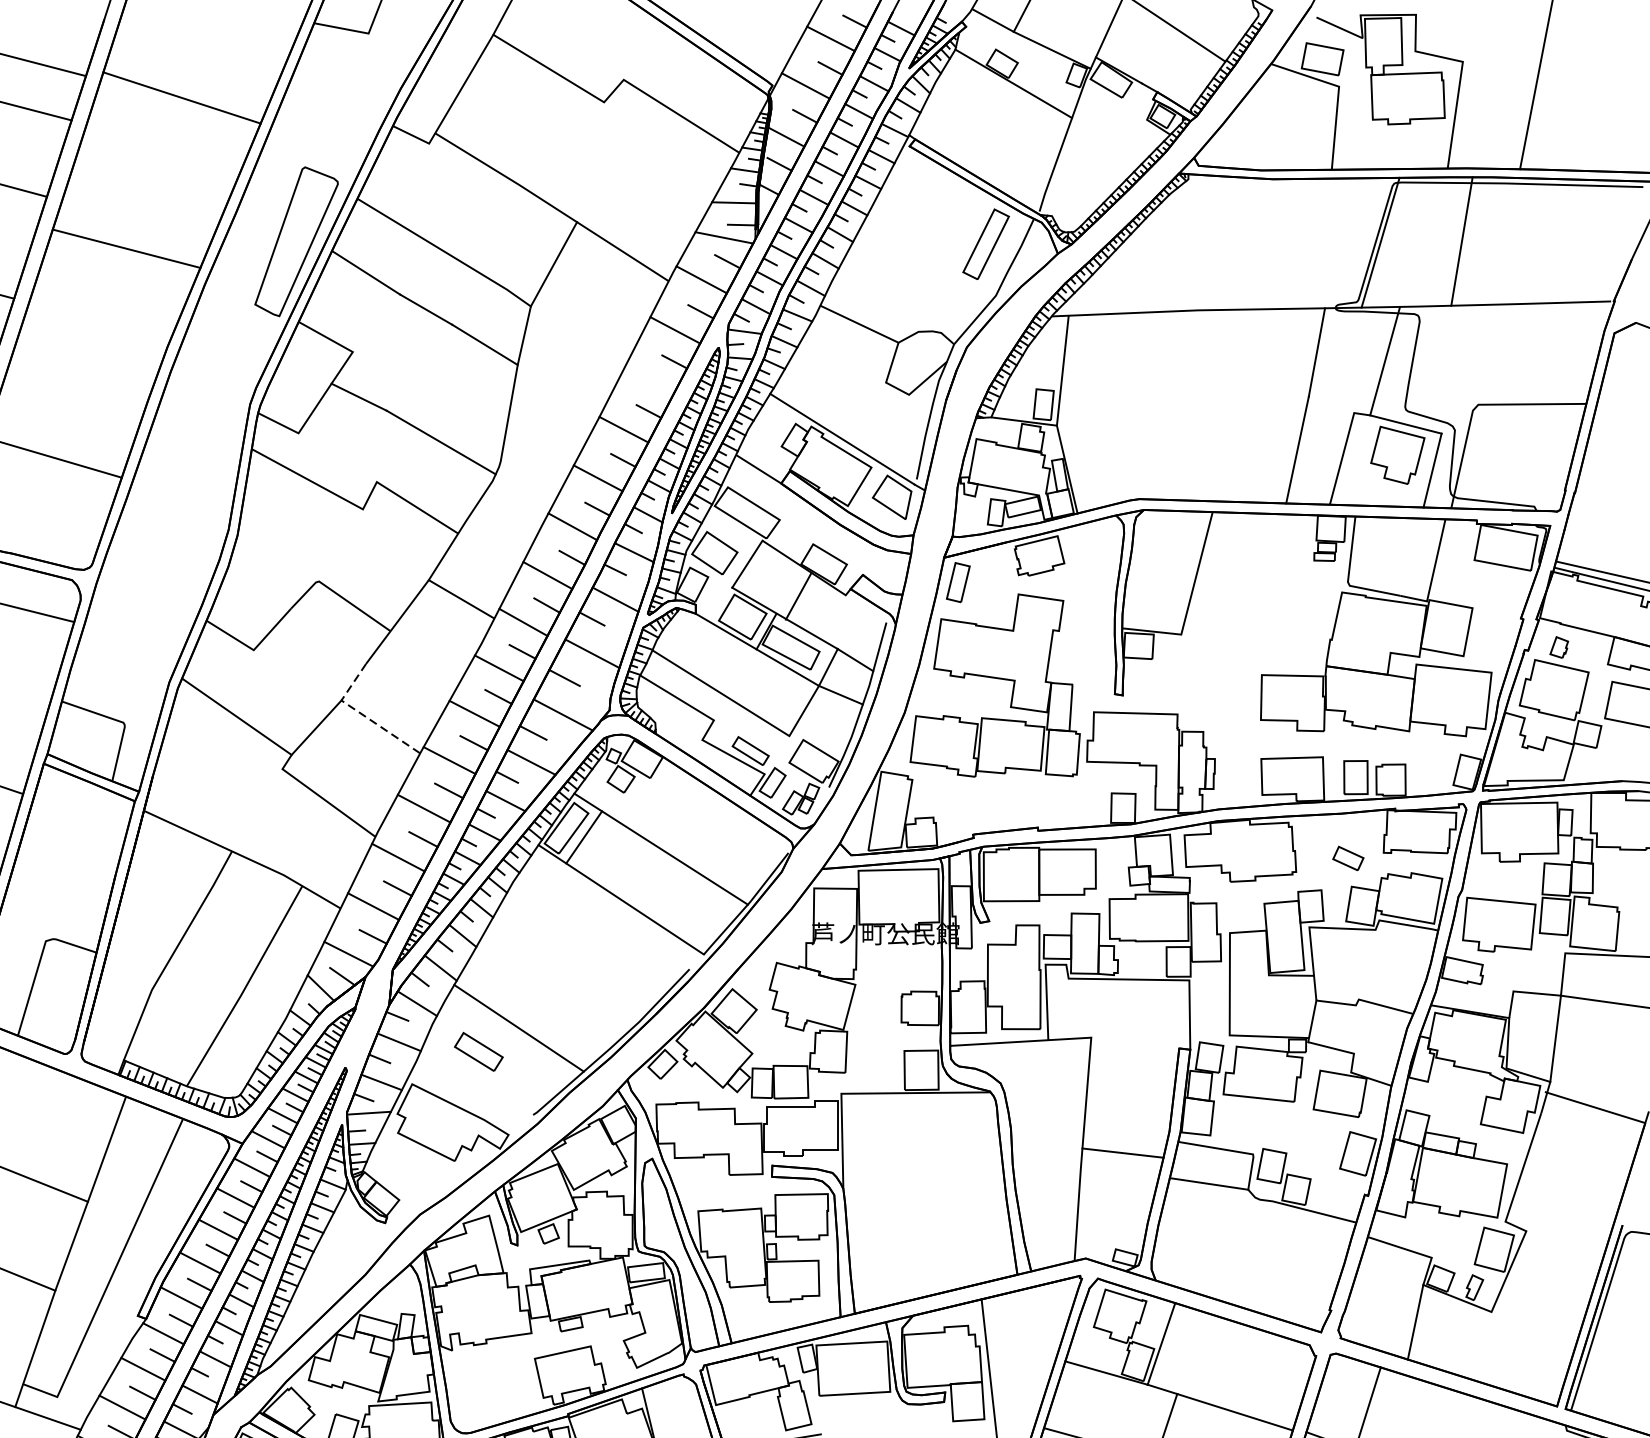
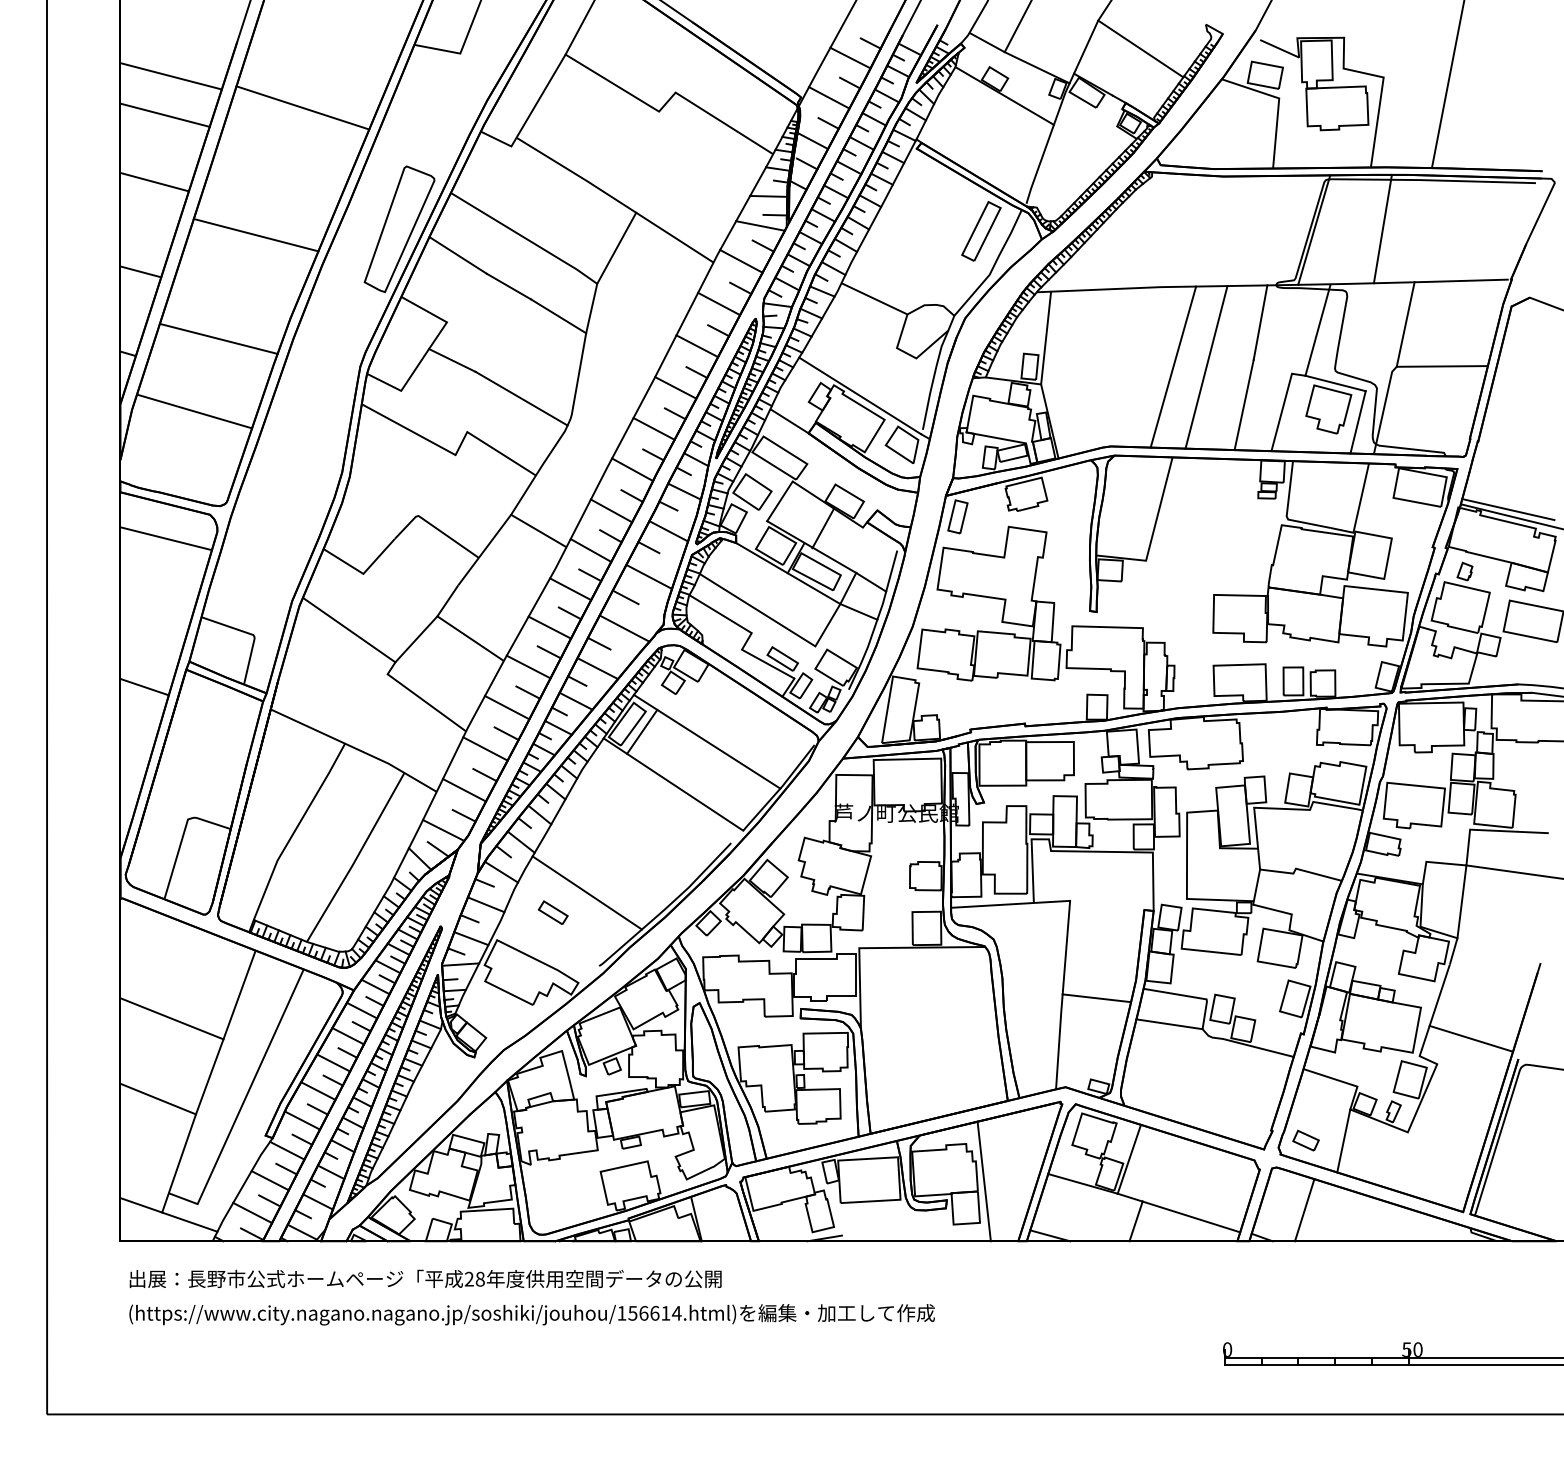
line: (1488, 354) -> (1405, 324), added
line: (82, 371) -> (218, 338), added
line: (649, 380) -> (697, 346), added
line: (1213, 404) -> (1173, 366), added
line: (1252, 405) -> (1206, 367), added
line: (361, 713) -> (454, 627), dashed -> solid
part: (1347, 858) -> (1305, 1140), moved
part: (477, 1051) -> (552, 912), size x0.71
line: (1595, 1107) -> (1471, 1038), moved

